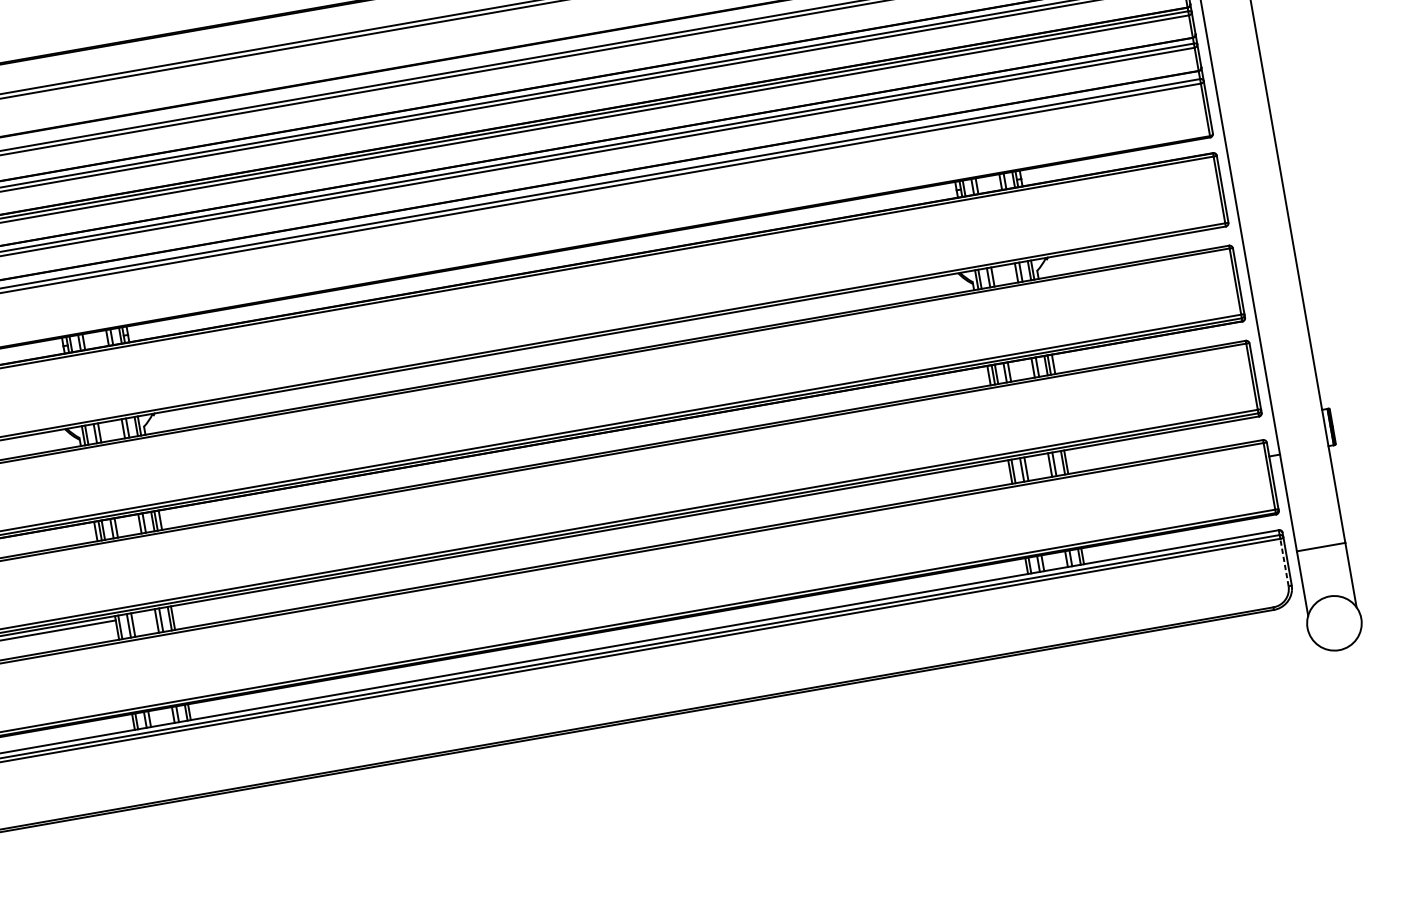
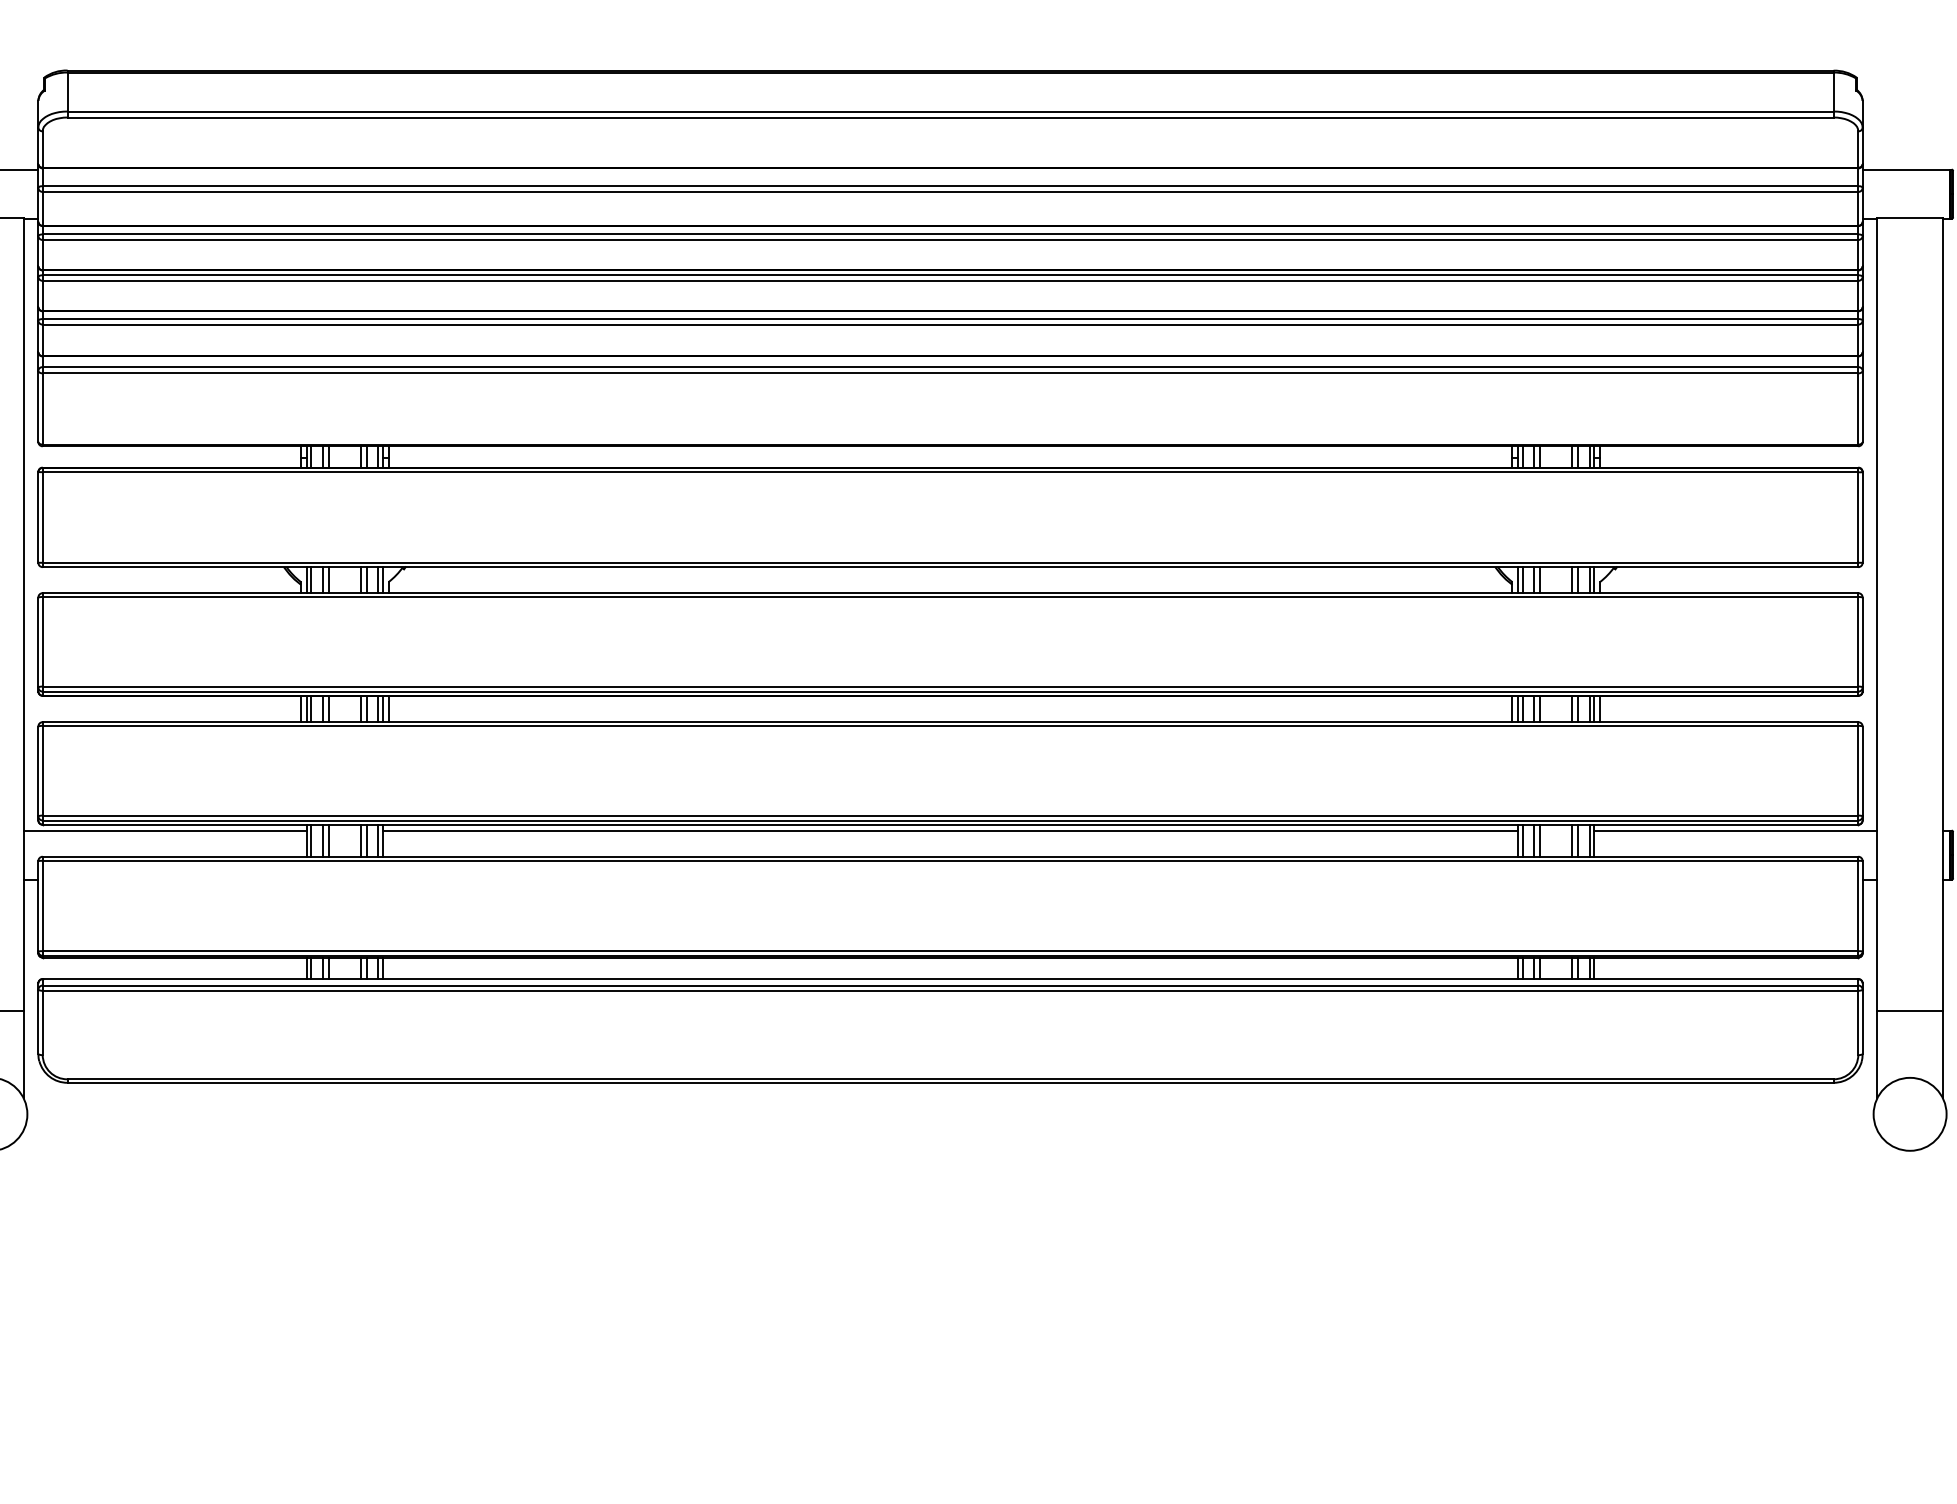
line: (1169, 436) -> (1735, 830), added
line: (590, 537) -> (950, 830), added
line: (1284, 562) -> (1858, 1022), dashed -> solid

